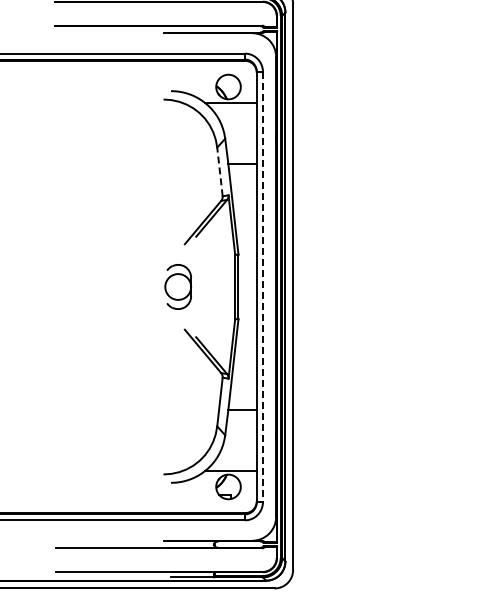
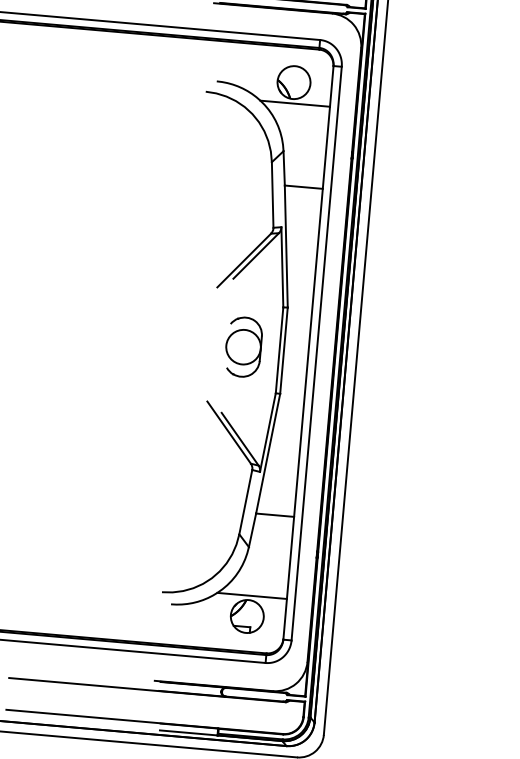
line: (219, 171) -> (272, 194), dashed -> solid
part: (177, 286) -> (242, 346), moved
line: (262, 286) -> (316, 352), dashed -> solid

